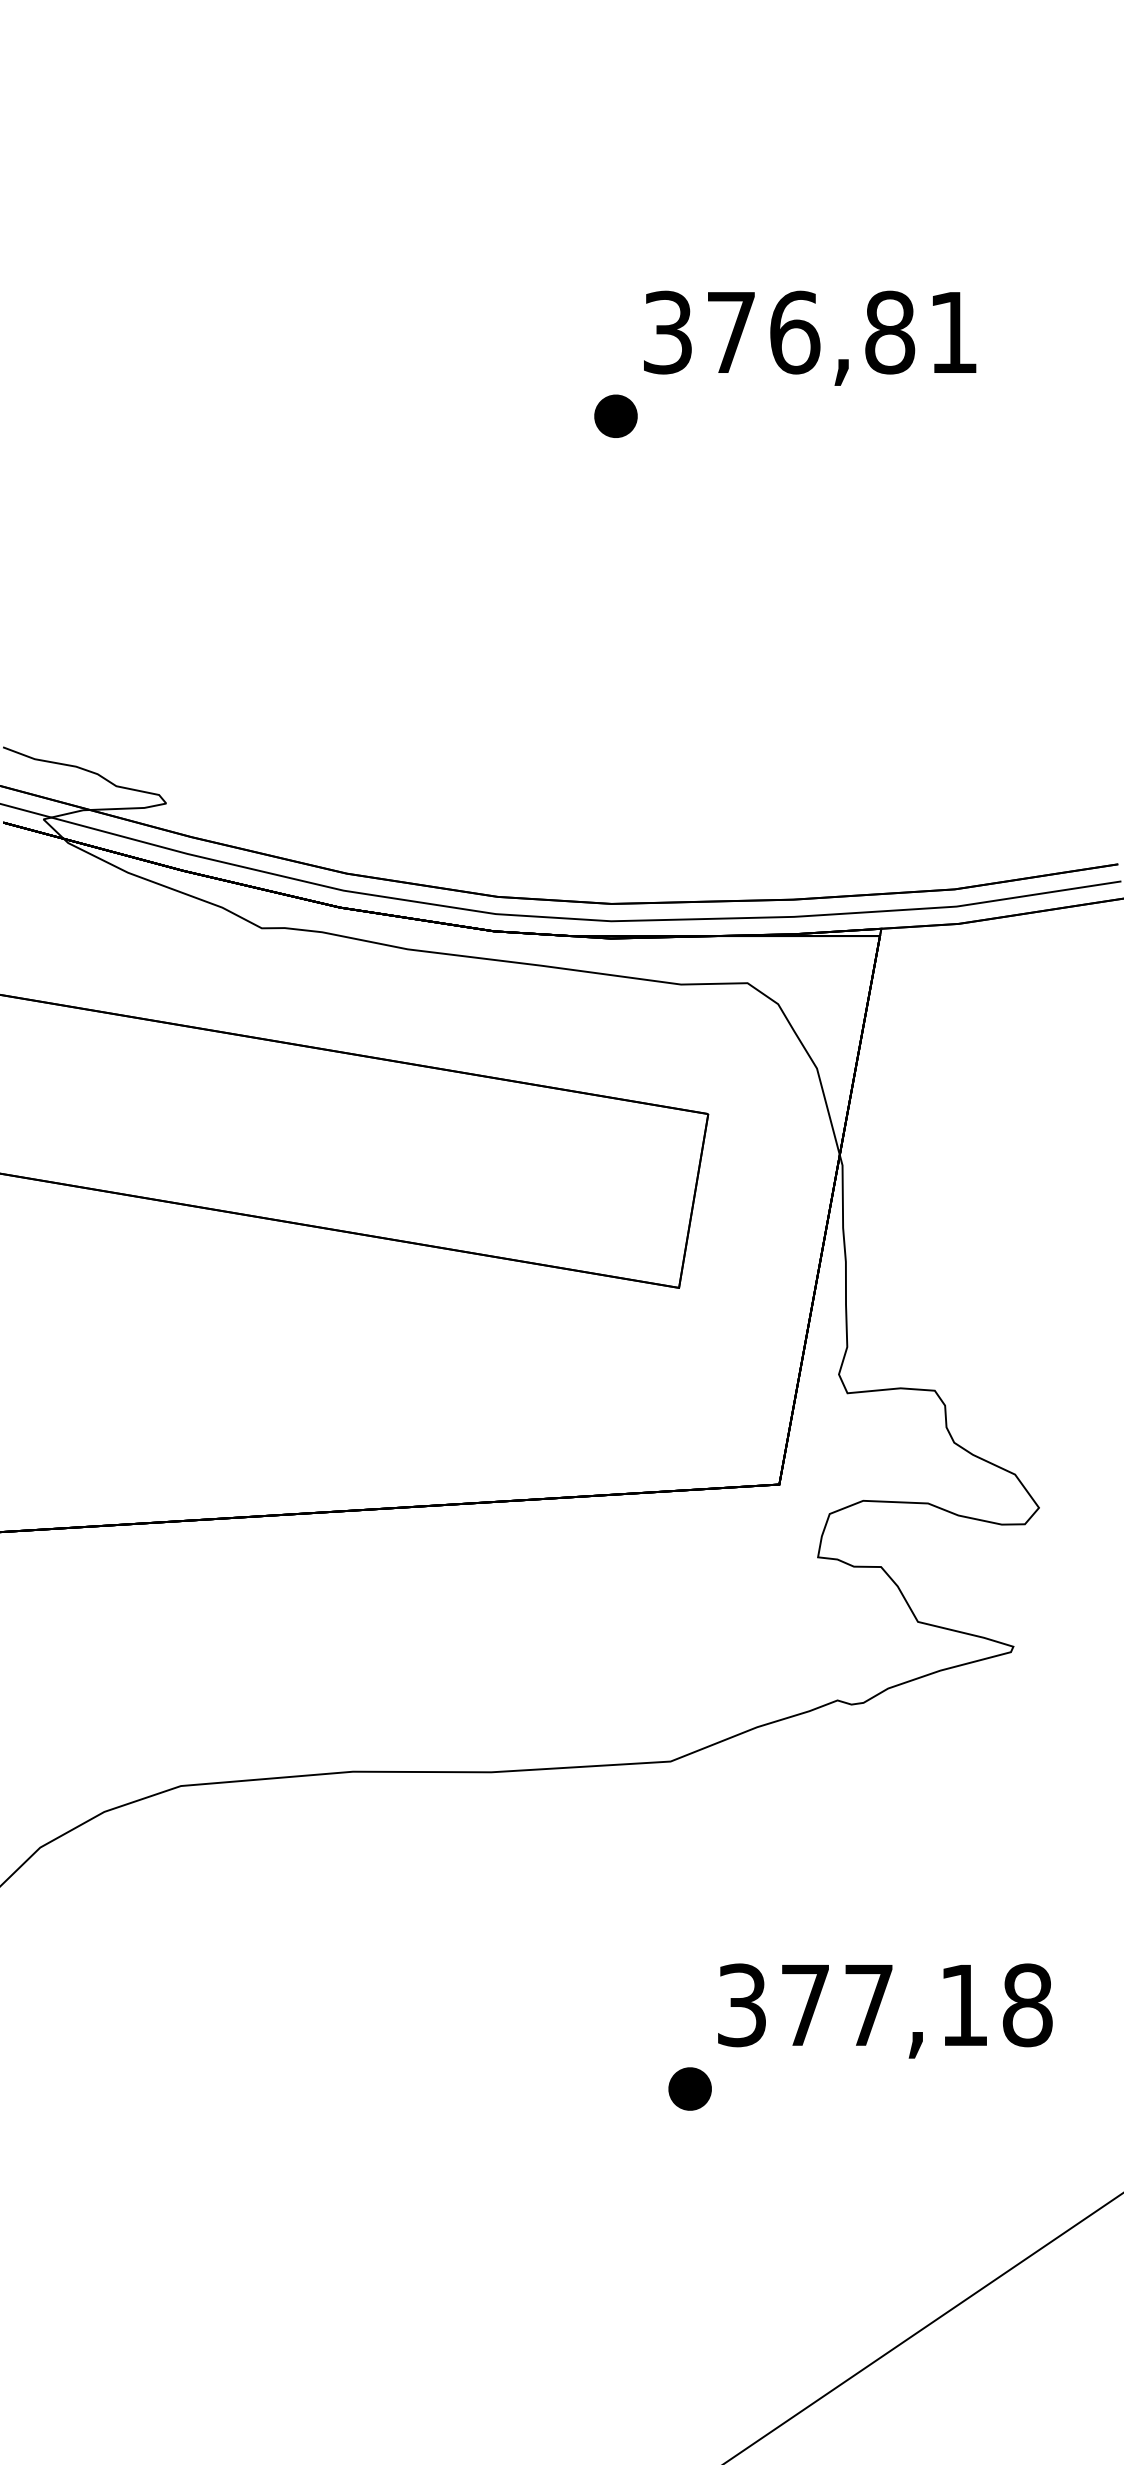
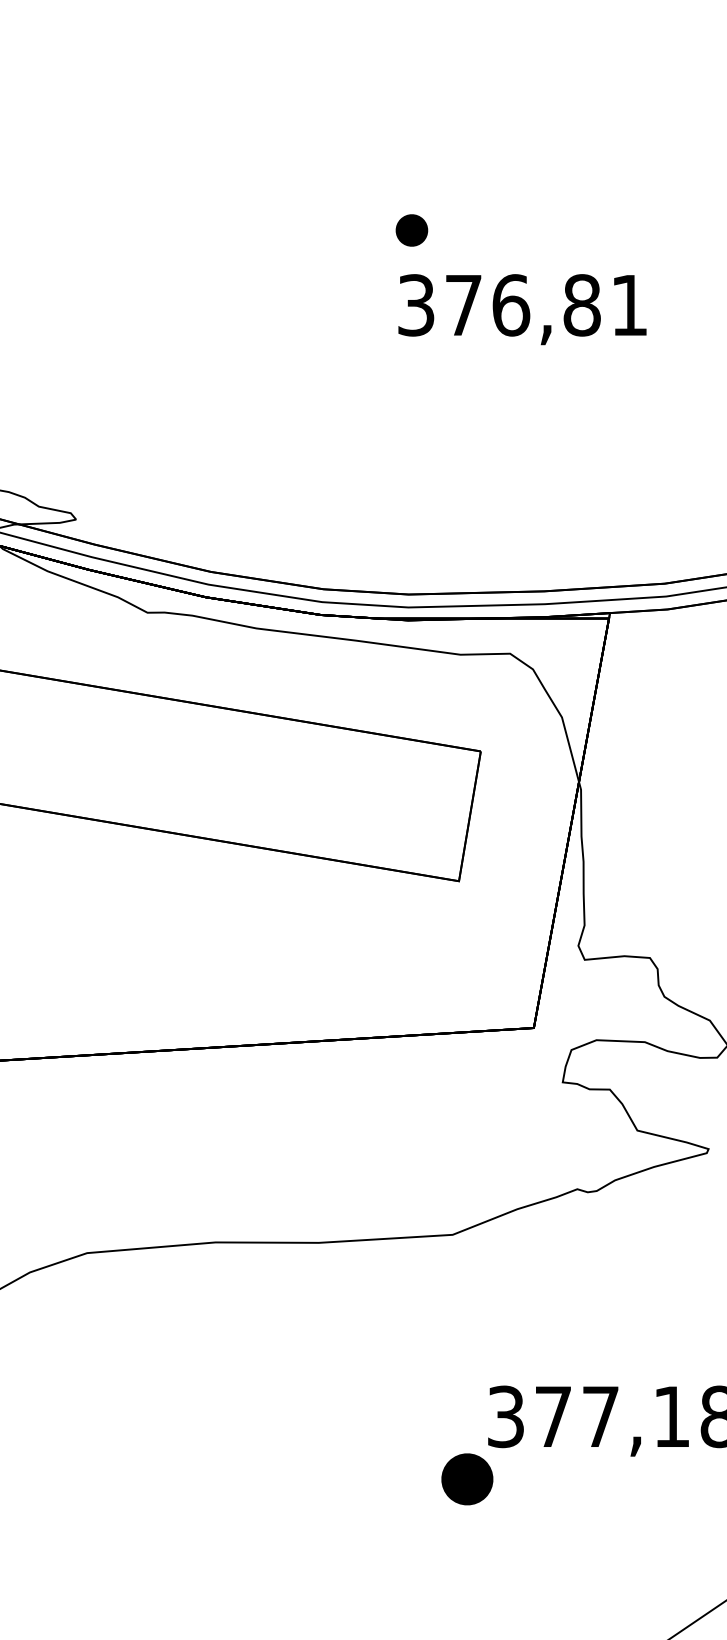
text: (810, 337) -> (522, 309), moved
part: (689, 2088) -> (466, 1478), size x1.6

